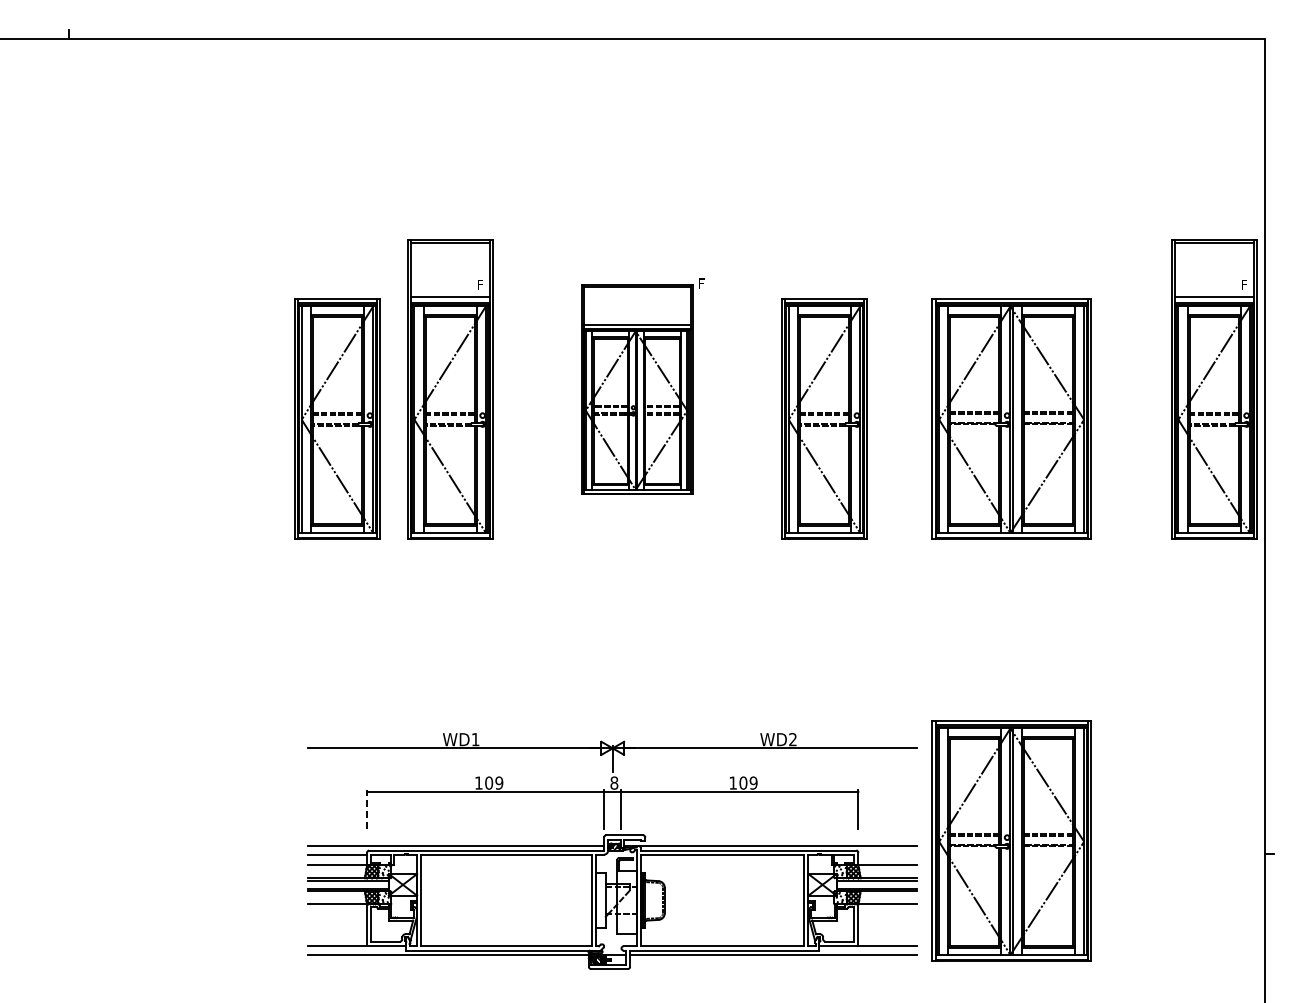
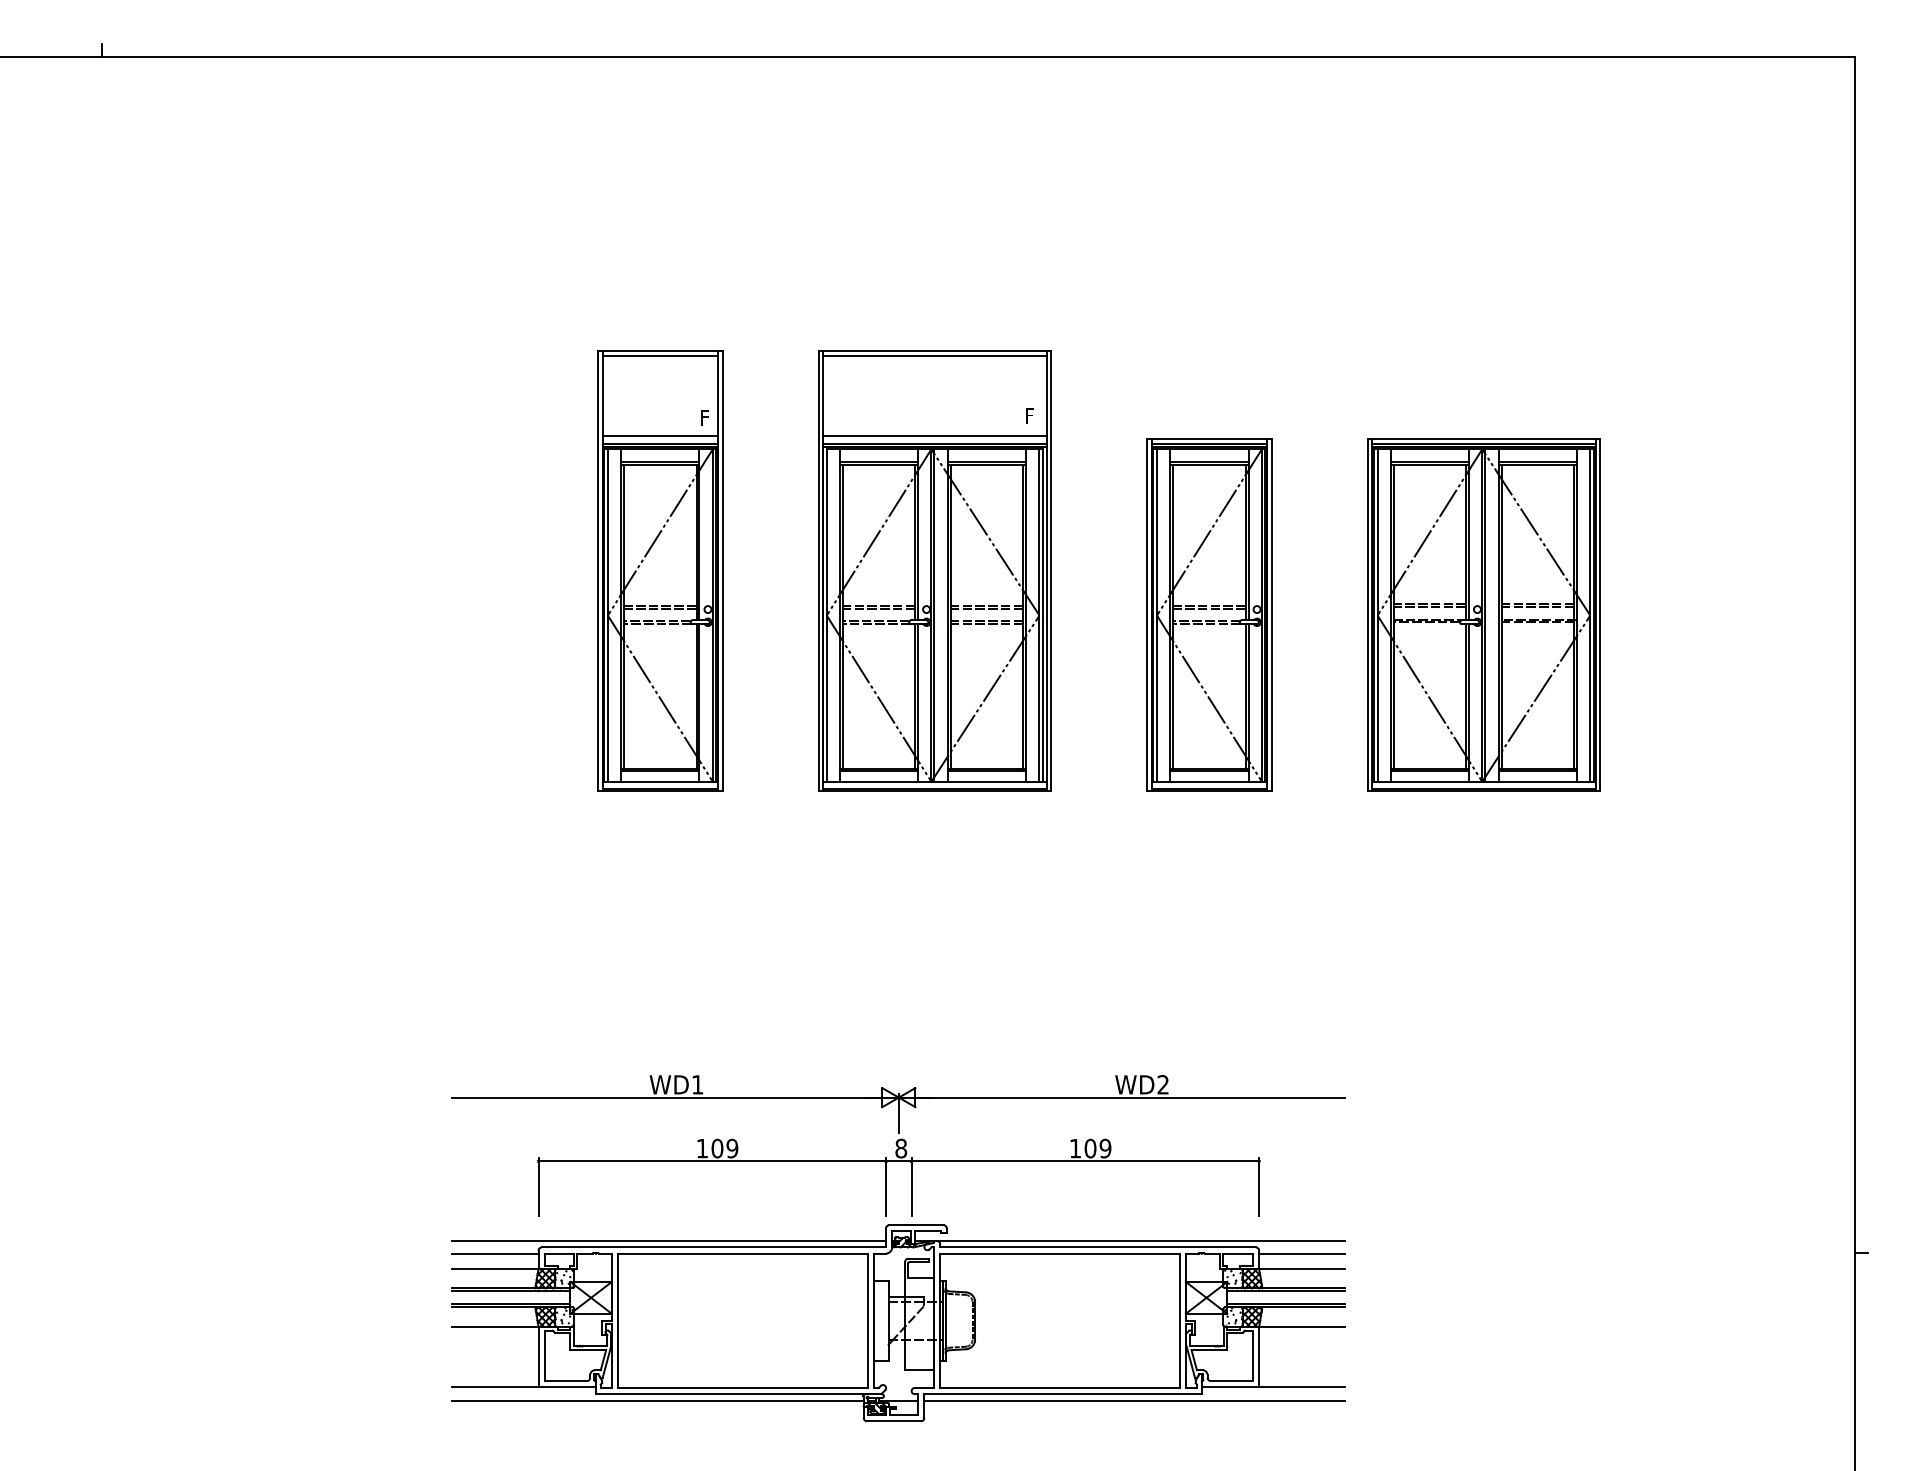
part: (637, 389) -> (935, 571), size x1.43
part: (1214, 389) -> (1781, 571), removed
part: (337, 418) -> (495, 613), removed
line: (367, 809) -> (539, 1187), dashed -> solid
part: (1011, 840) -> (1483, 1232), removed
line: (887, 855) -> (1301, 1254), added

